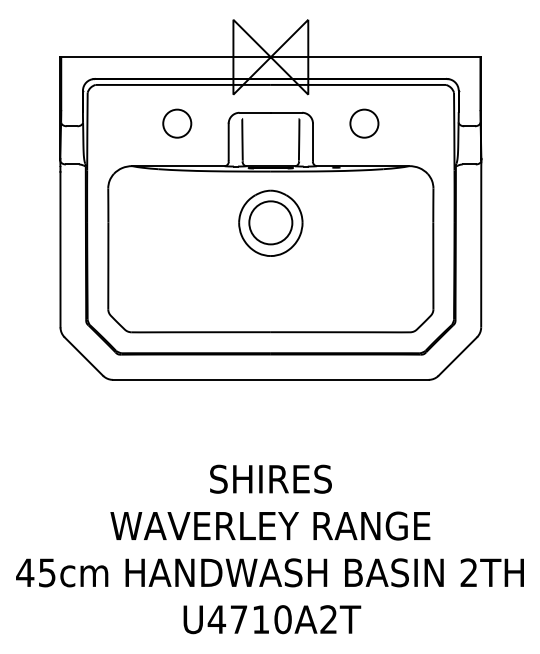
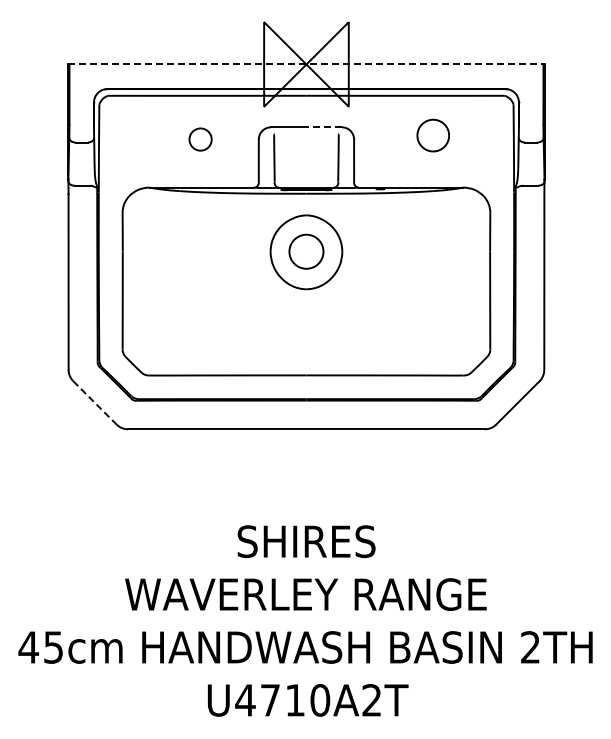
line: (270, 57) -> (306, 64), solid -> dashed
line: (286, 112) -> (324, 127), solid -> dashed
circle: (177, 123) -> (200, 139), size x0.7
circle: (363, 123) -> (432, 135), moved
circle: (270, 222) -> (306, 251), size x0.7
line: (84, 356) -> (95, 402), solid -> dashed

